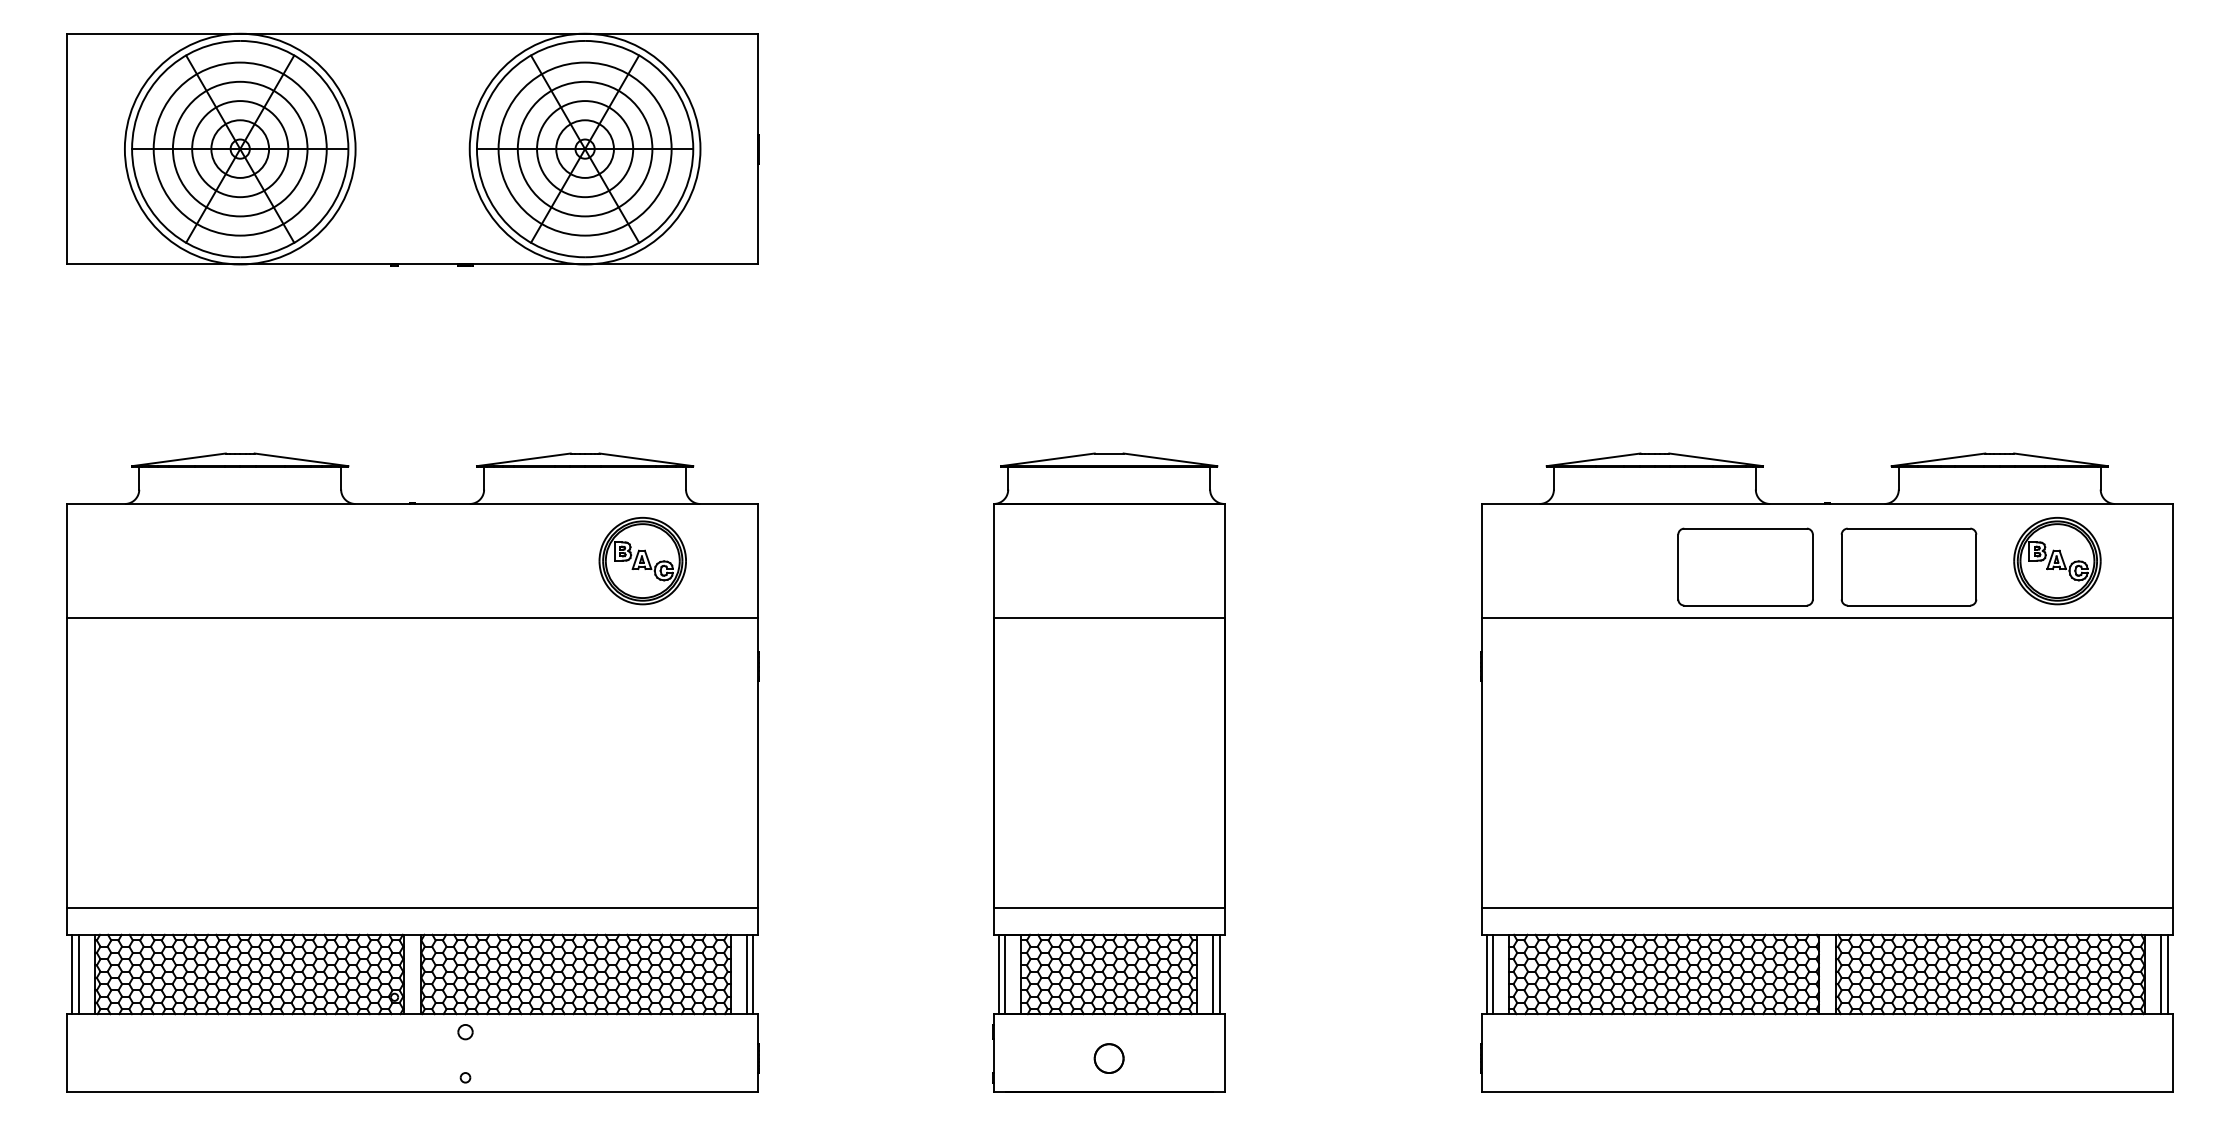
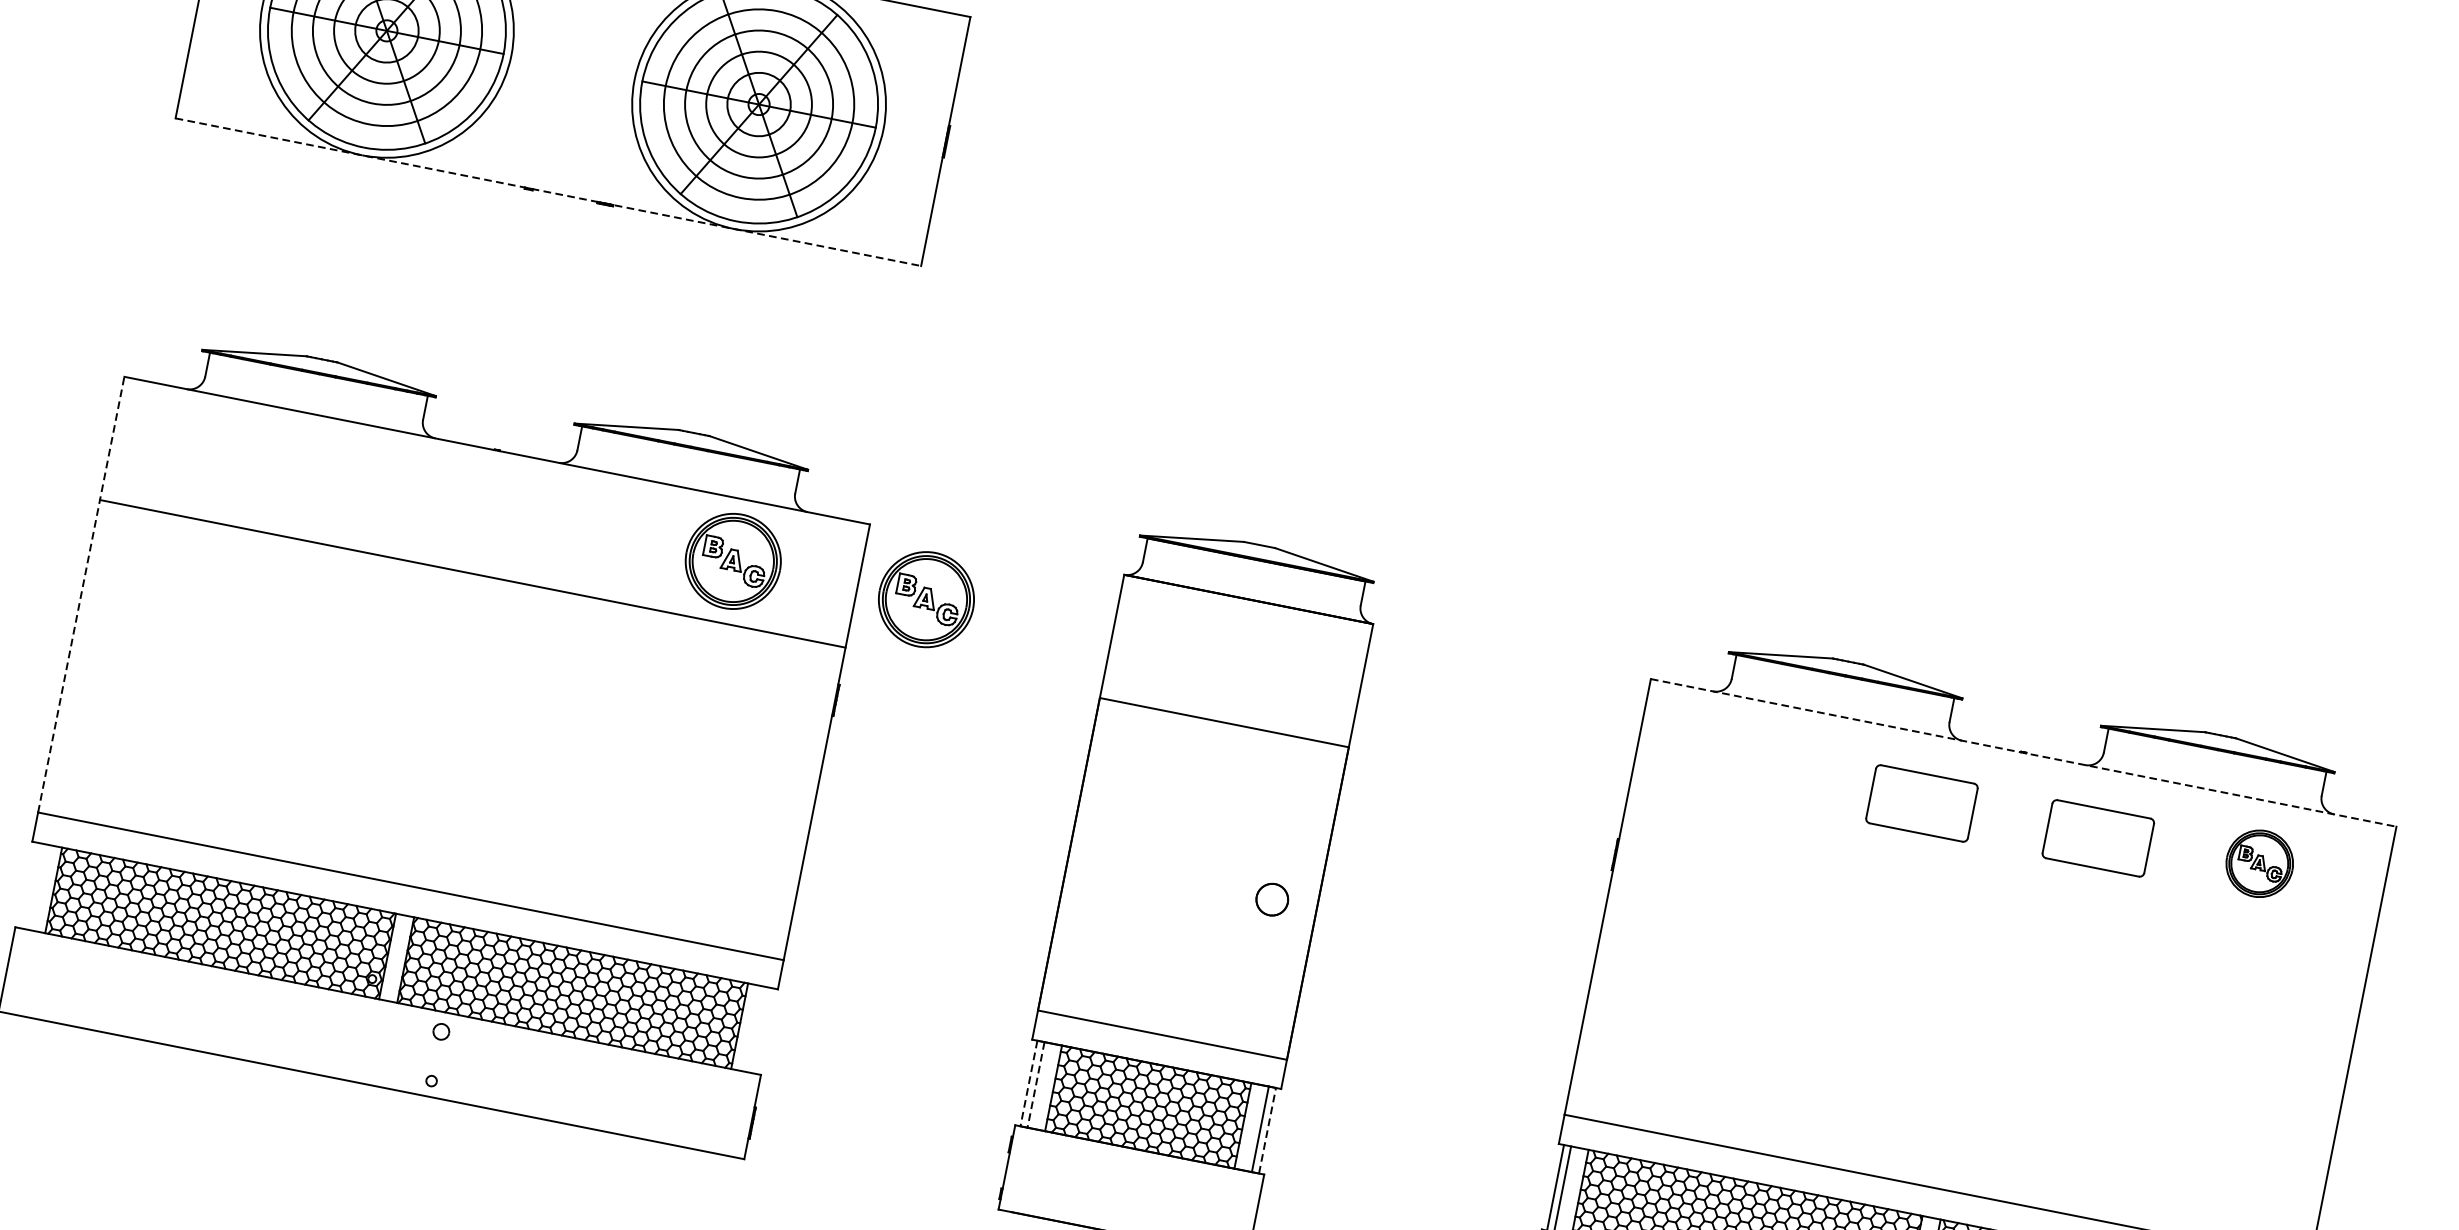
line: (413, 264) -> (549, 192), solid -> dashed
line: (1827, 504) -> (2023, 753), solid -> dashed
part: (821, 561) -> (926, 600), added
part: (2057, 561) -> (2259, 864), size x0.7
part: (1745, 566) -> (1922, 802), size x0.7
part: (1908, 566) -> (2097, 837), size x0.7
line: (1826, 618) -> (1998, 876), removed
line: (67, 705) -> (81, 594), solid -> dashed
line: (72, 974) -> (29, 885), removed
line: (78, 974) -> (36, 886), removed
line: (746, 974) -> (756, 1029), removed
line: (753, 974) -> (764, 1031), removed
line: (998, 974) -> (1028, 1083), solid -> dashed
line: (1005, 974) -> (1036, 1085), solid -> dashed
line: (1219, 974) -> (1267, 1130), solid -> dashed
part: (1108, 1058) -> (1271, 899), moved

